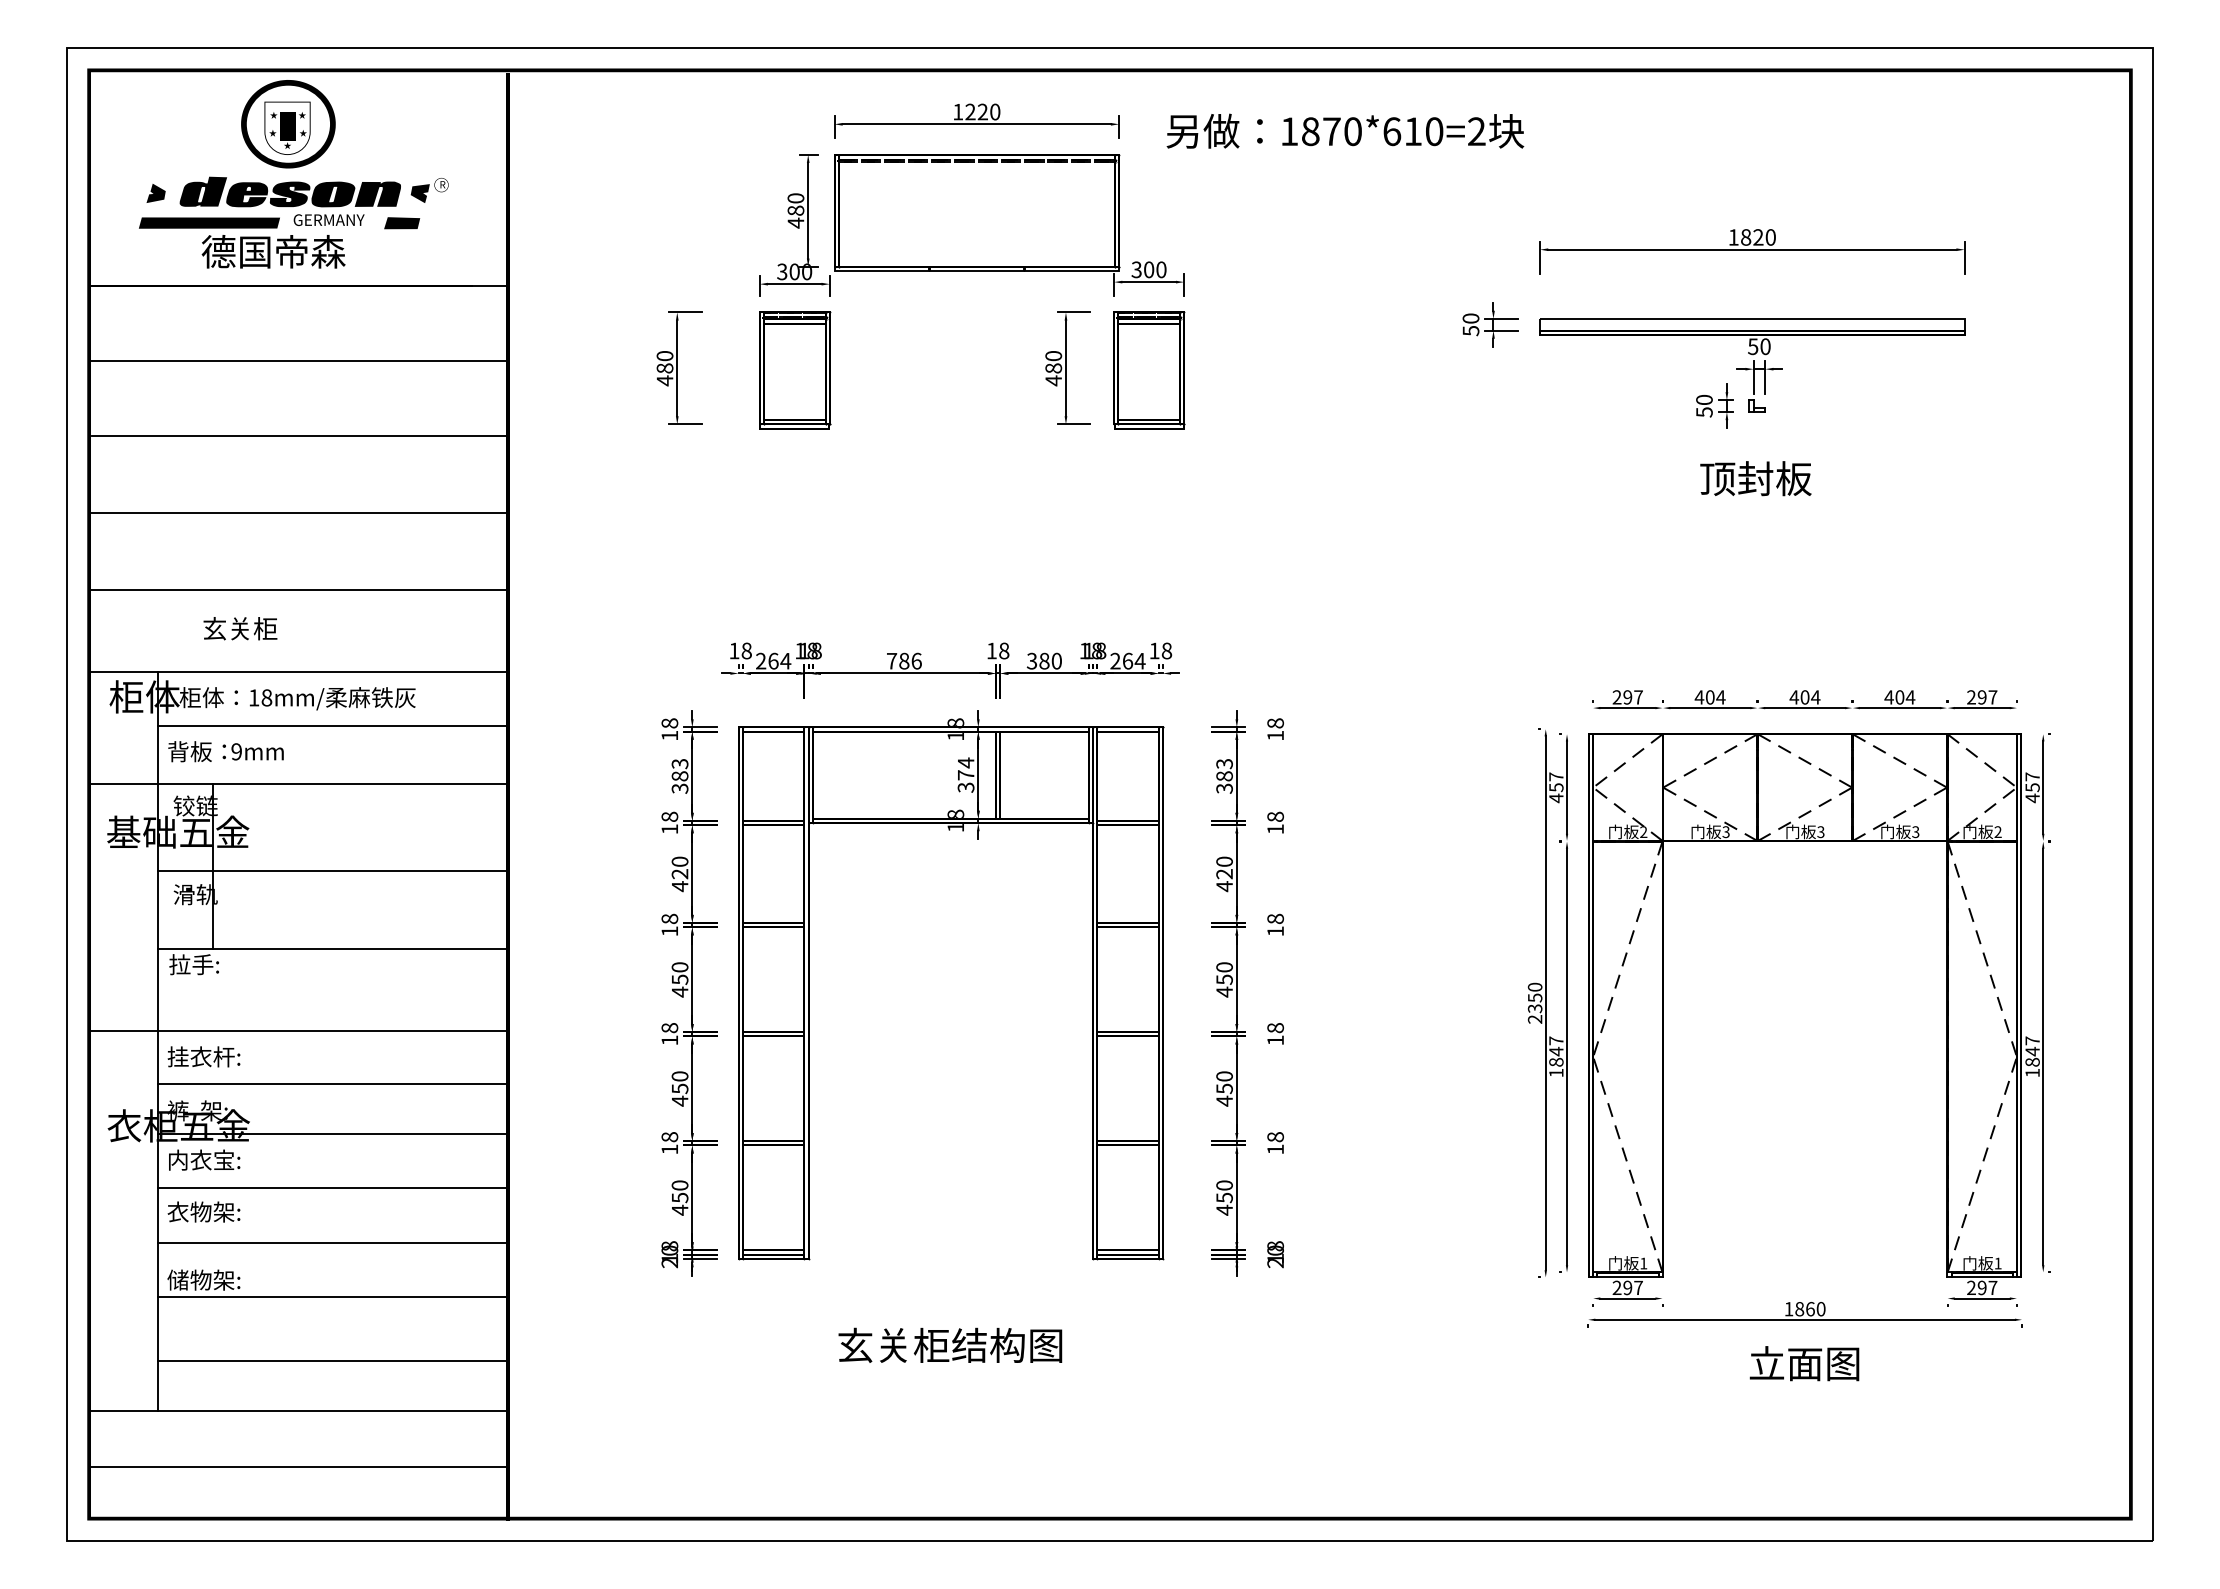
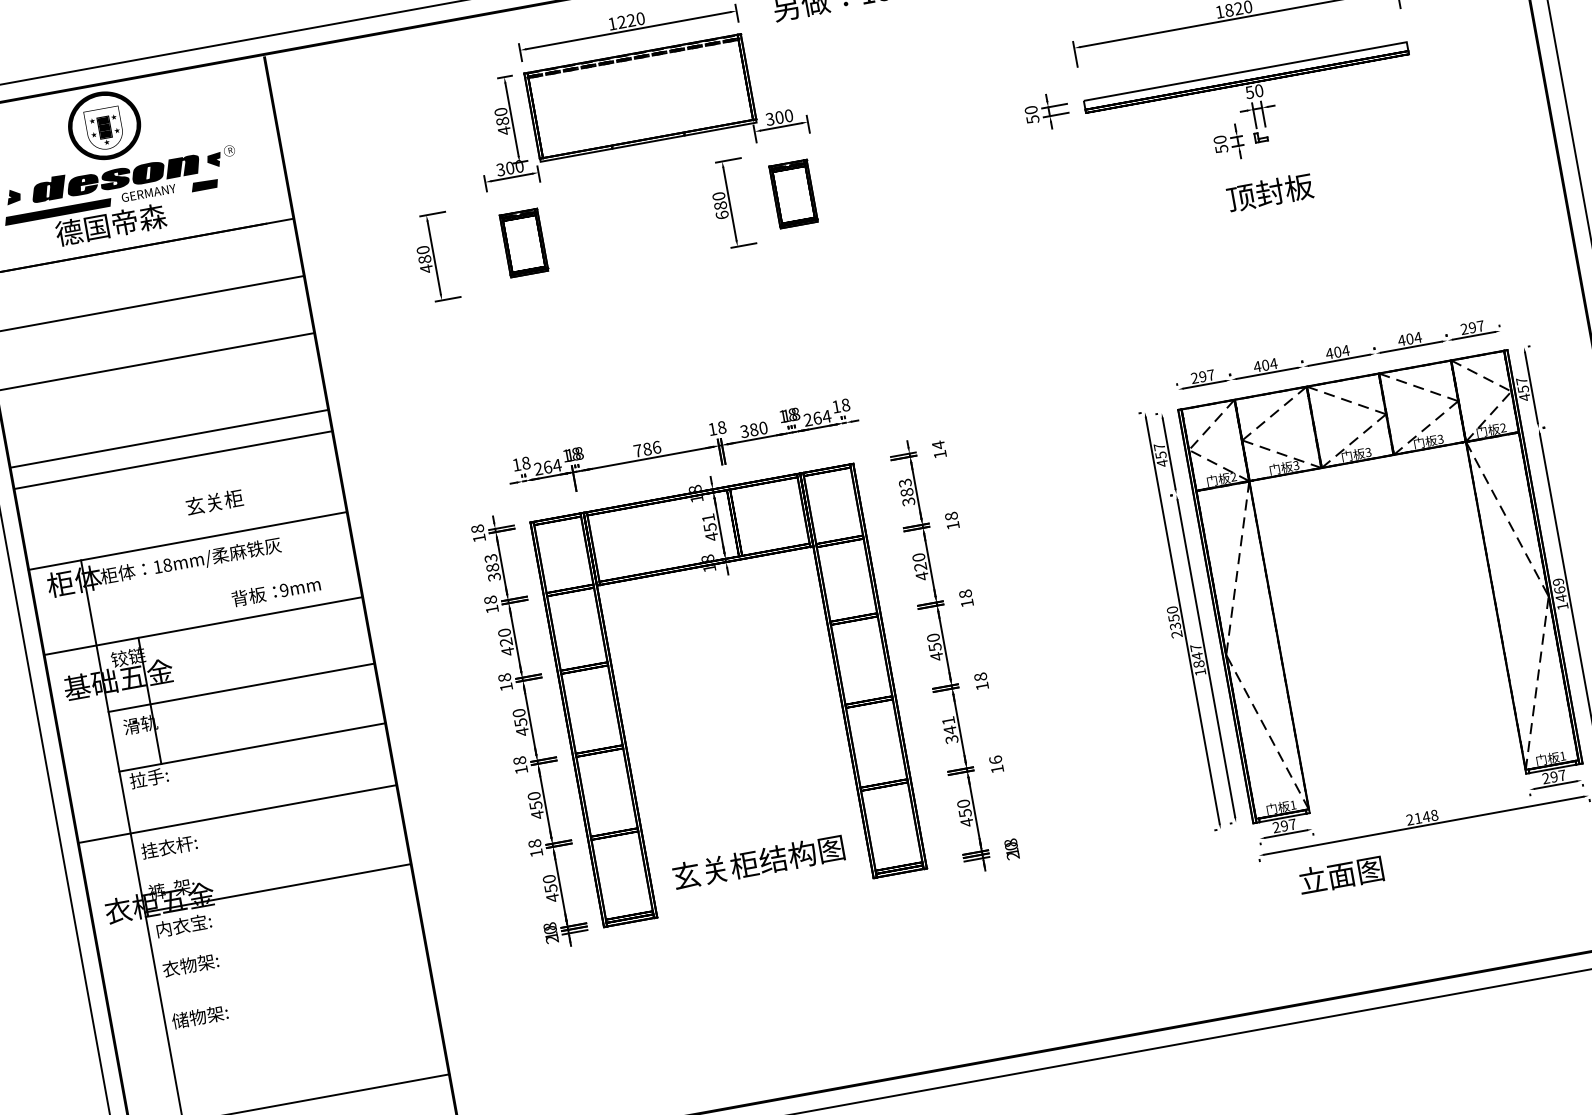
part: (795, 370) -> (524, 243), size x0.7
part: (1149, 370) -> (793, 194), size x0.7
text: (1053, 380) -> (722, 214), 480 -> 680
line: (298, 513) -> (173, 460), moved
line: (298, 590) -> (169, 438), moved
text: (240, 628) -> (214, 502), moved
text: (1275, 723) -> (938, 445), 18 -> 14
line: (332, 725) -> (221, 577), removed
text: (225, 751) -> (275, 591), moved
text: (965, 775) -> (709, 527), 374 -> 451
text: (2032, 1051) -> (1559, 590), 1847 -> 1469
line: (332, 1083) -> (270, 849), removed
text: (1224, 1088) -> (950, 730), 450 -> 341
text: (1275, 1137) -> (995, 760), 18 -> 16
line: (332, 1187) -> (285, 928), removed
line: (332, 1242) -> (292, 970), removed
line: (332, 1296) -> (300, 1011), removed
text: (1804, 1308) -> (1421, 817), 1860 -> 2148
text: (950, 1344) -> (758, 861), moved
line: (332, 1360) -> (309, 1060), removed
text: (1804, 1363) -> (1341, 875), moved

